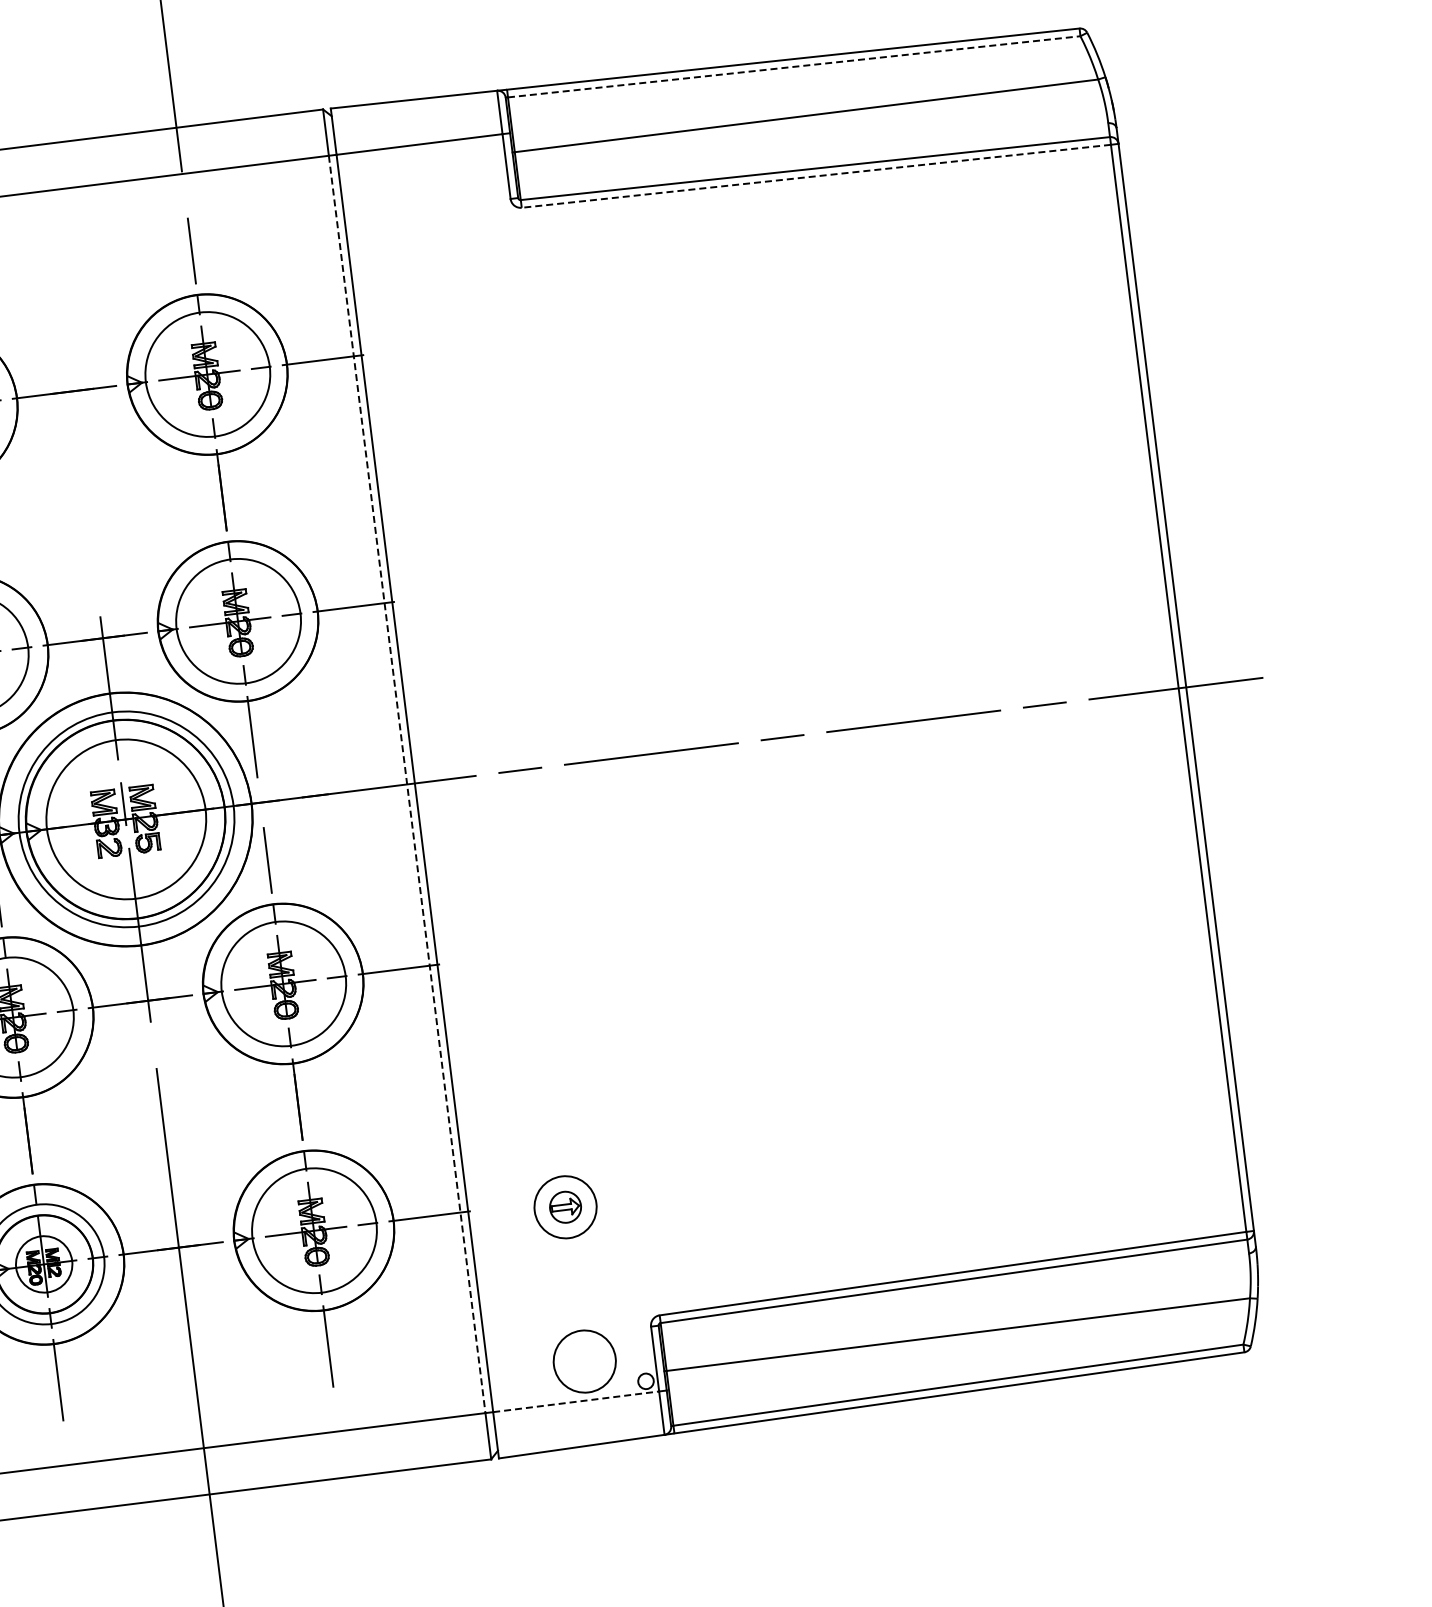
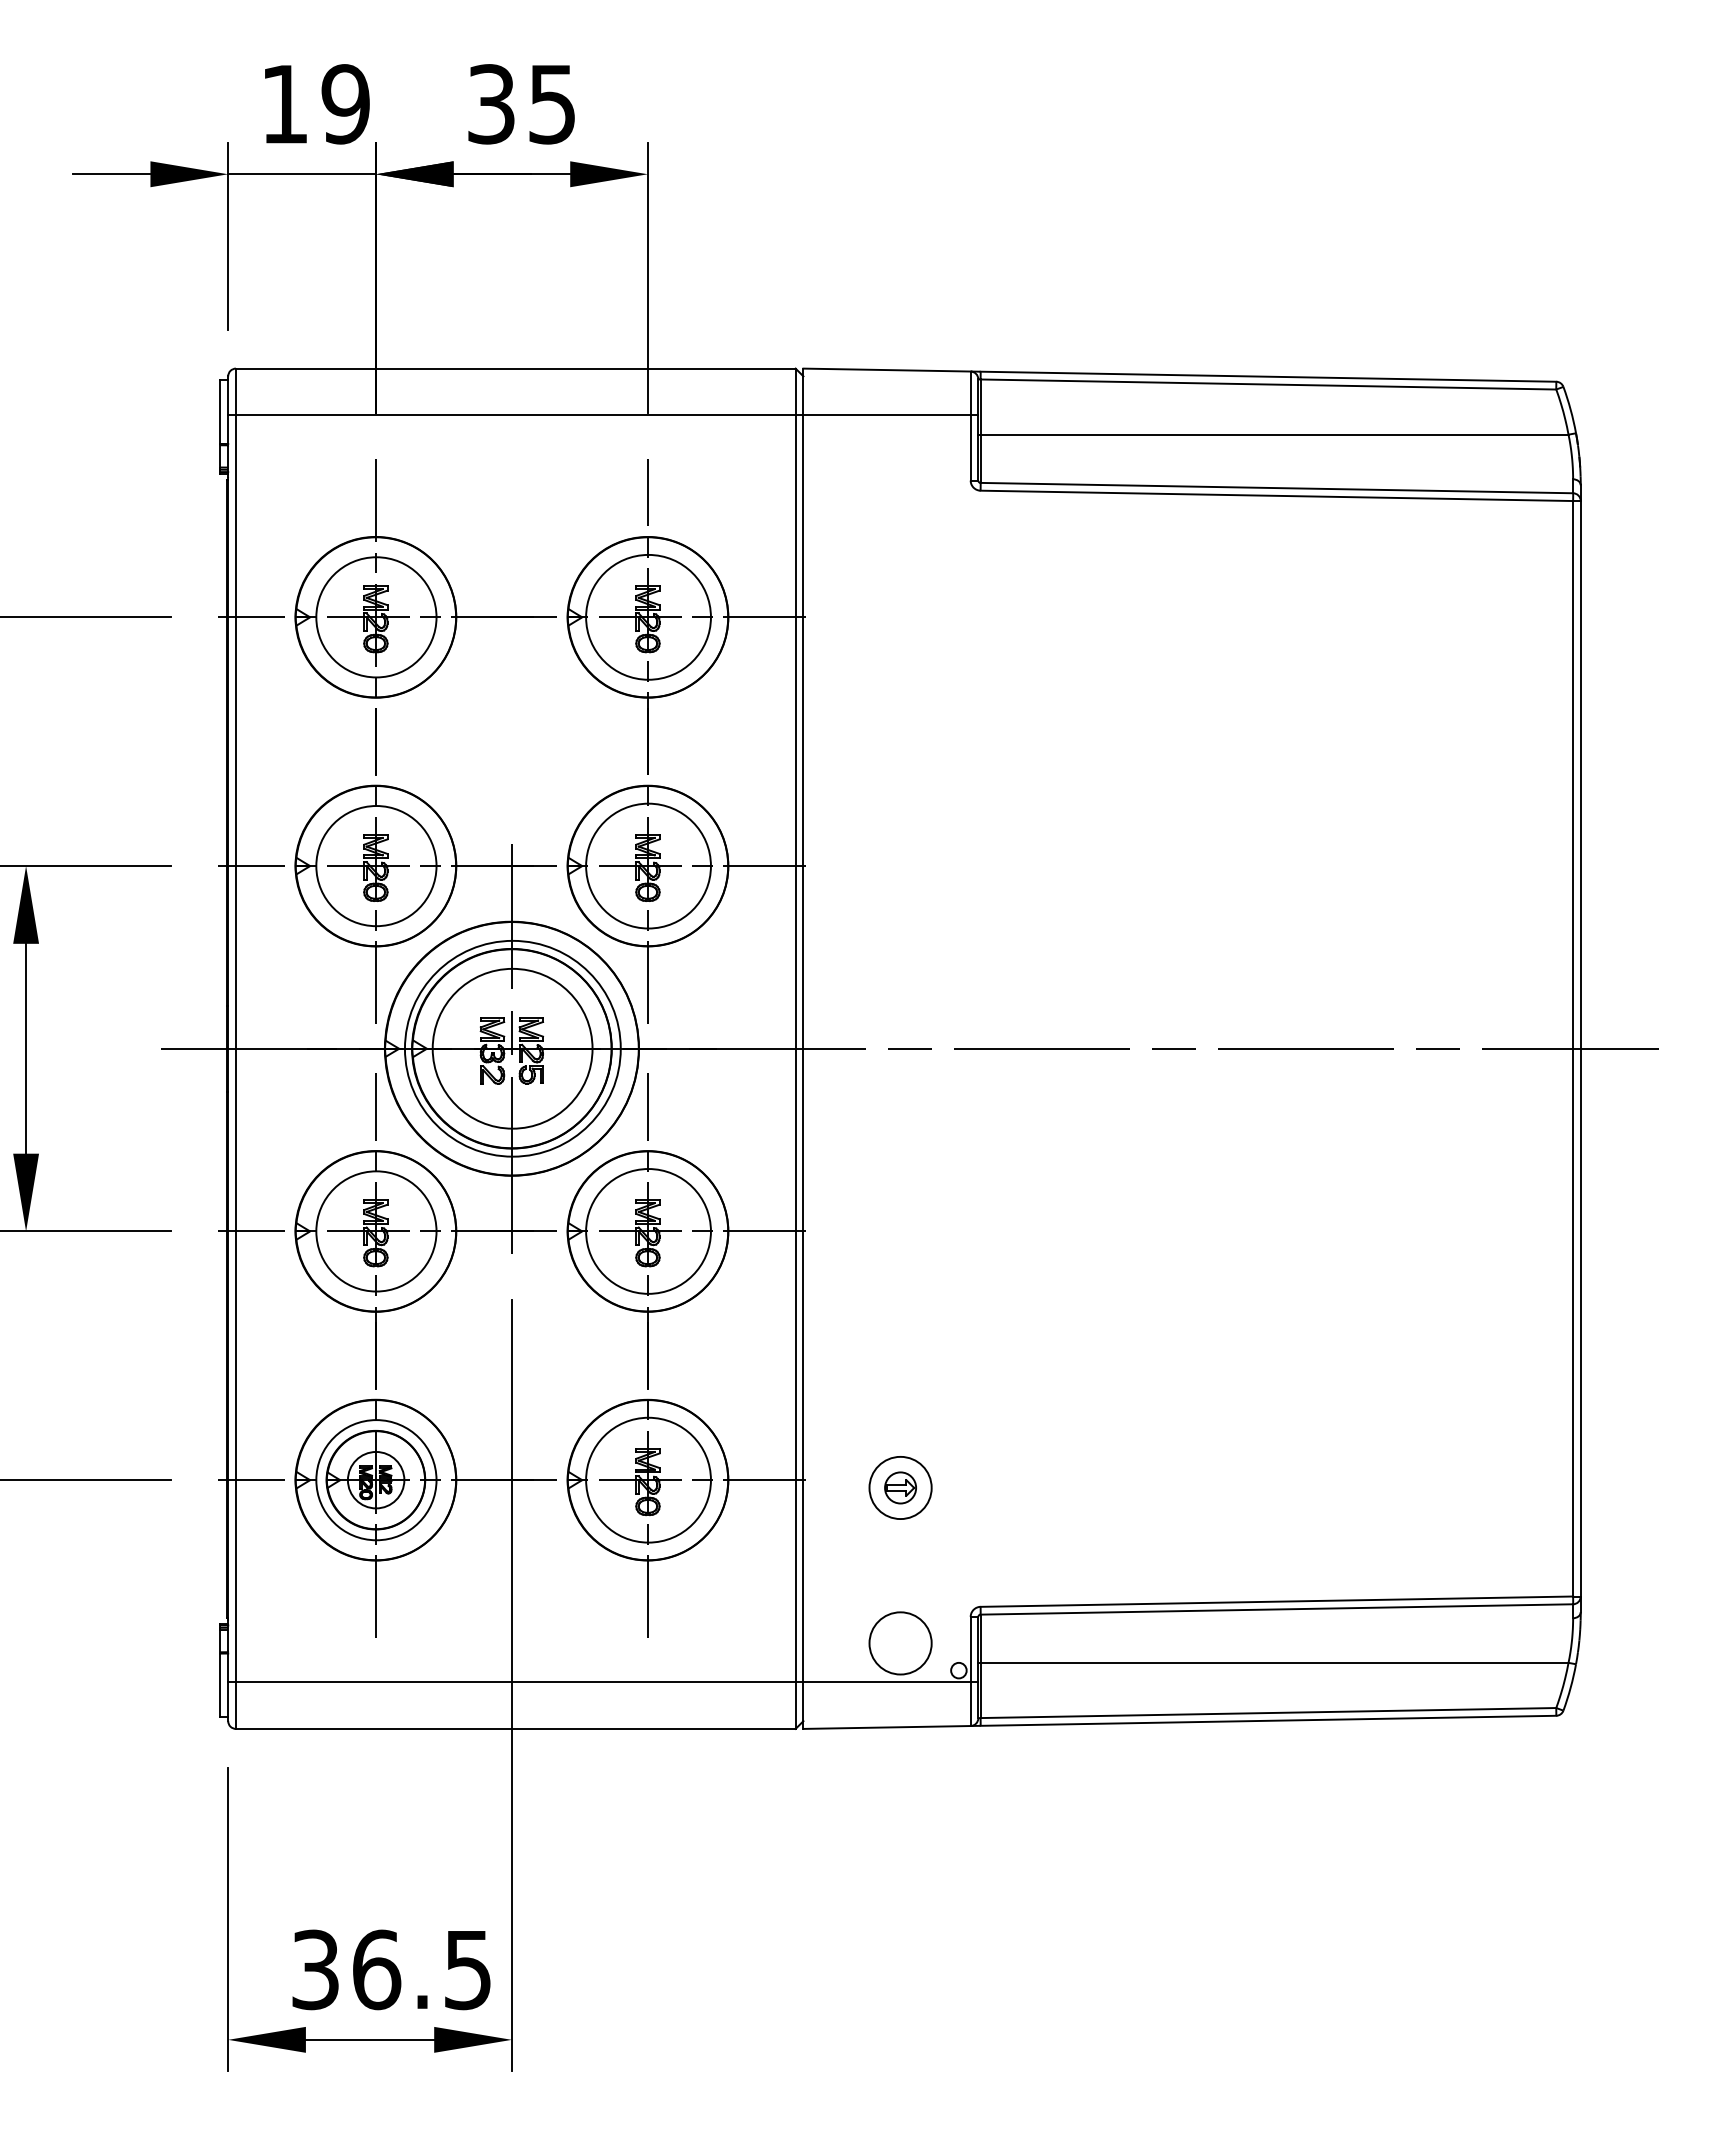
line: (794, 66) -> (1268, 384), dashed -> solid
line: (815, 175) -> (1276, 495), dashed -> solid
line: (406, 784) -> (795, 1048), dashed -> solid
line: (576, 1401) -> (887, 1682), dashed -> solid

